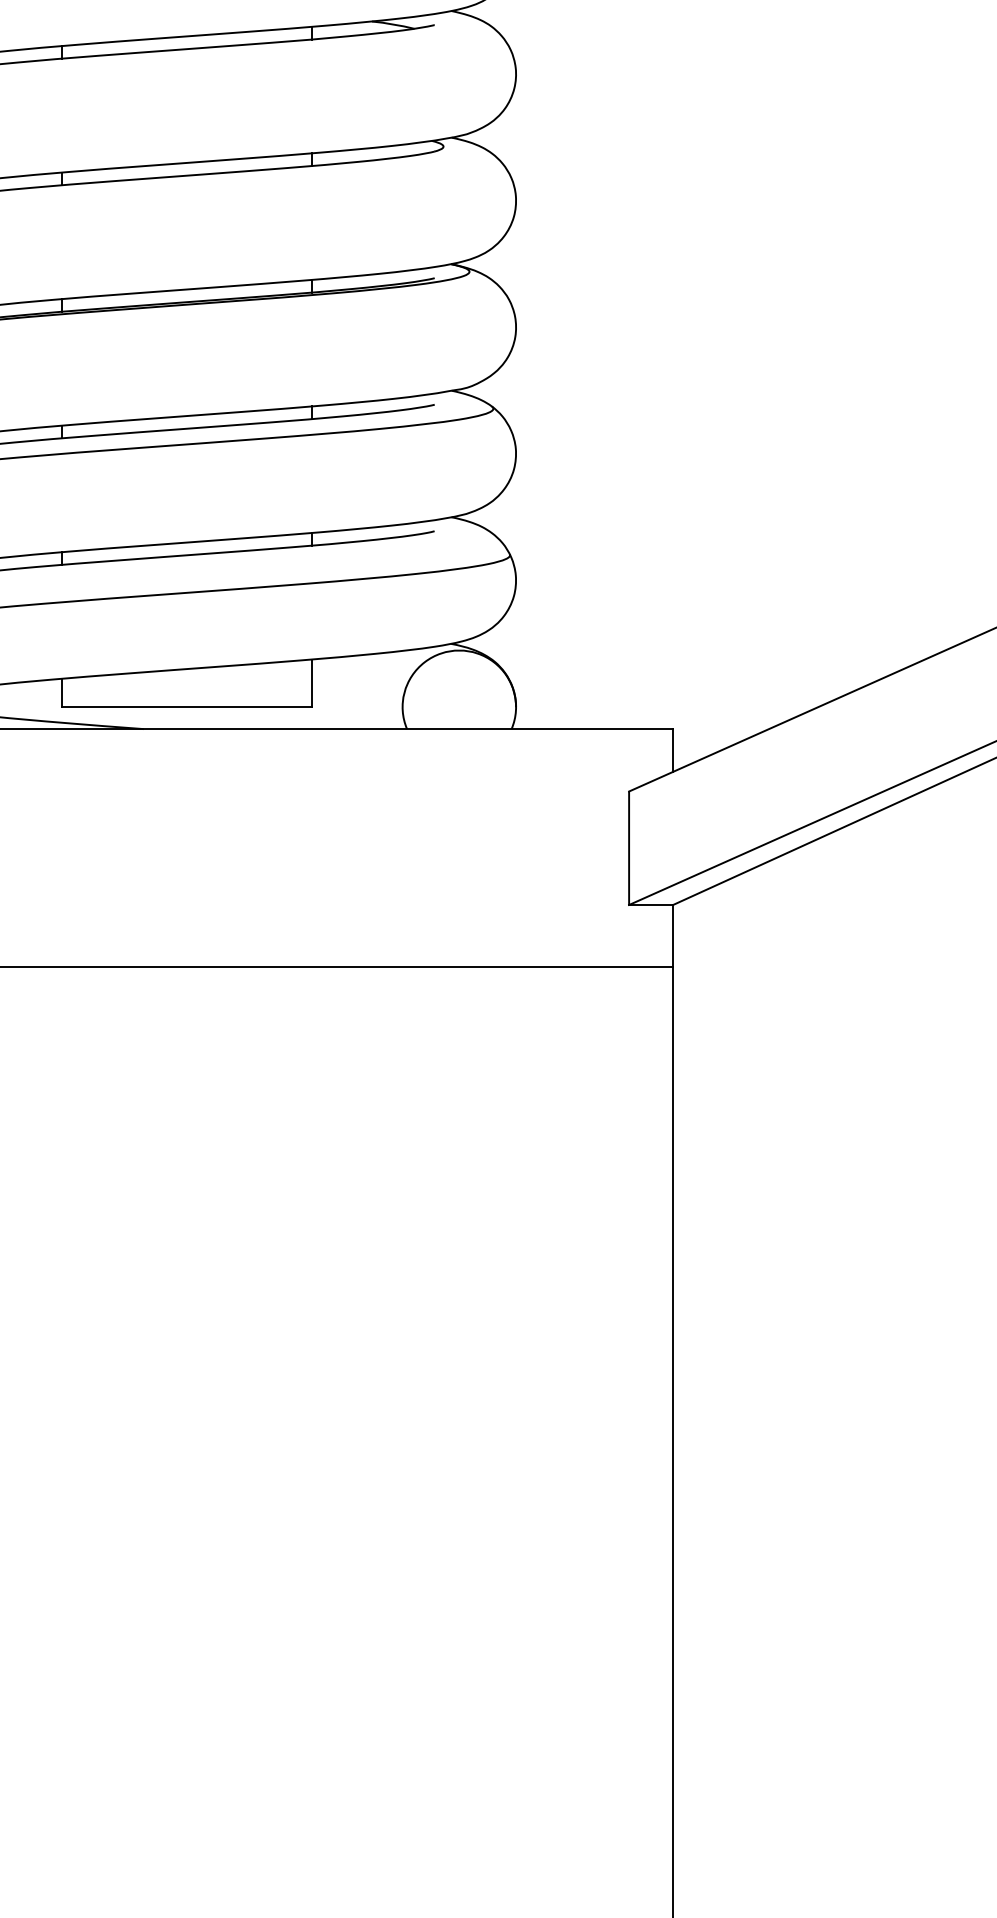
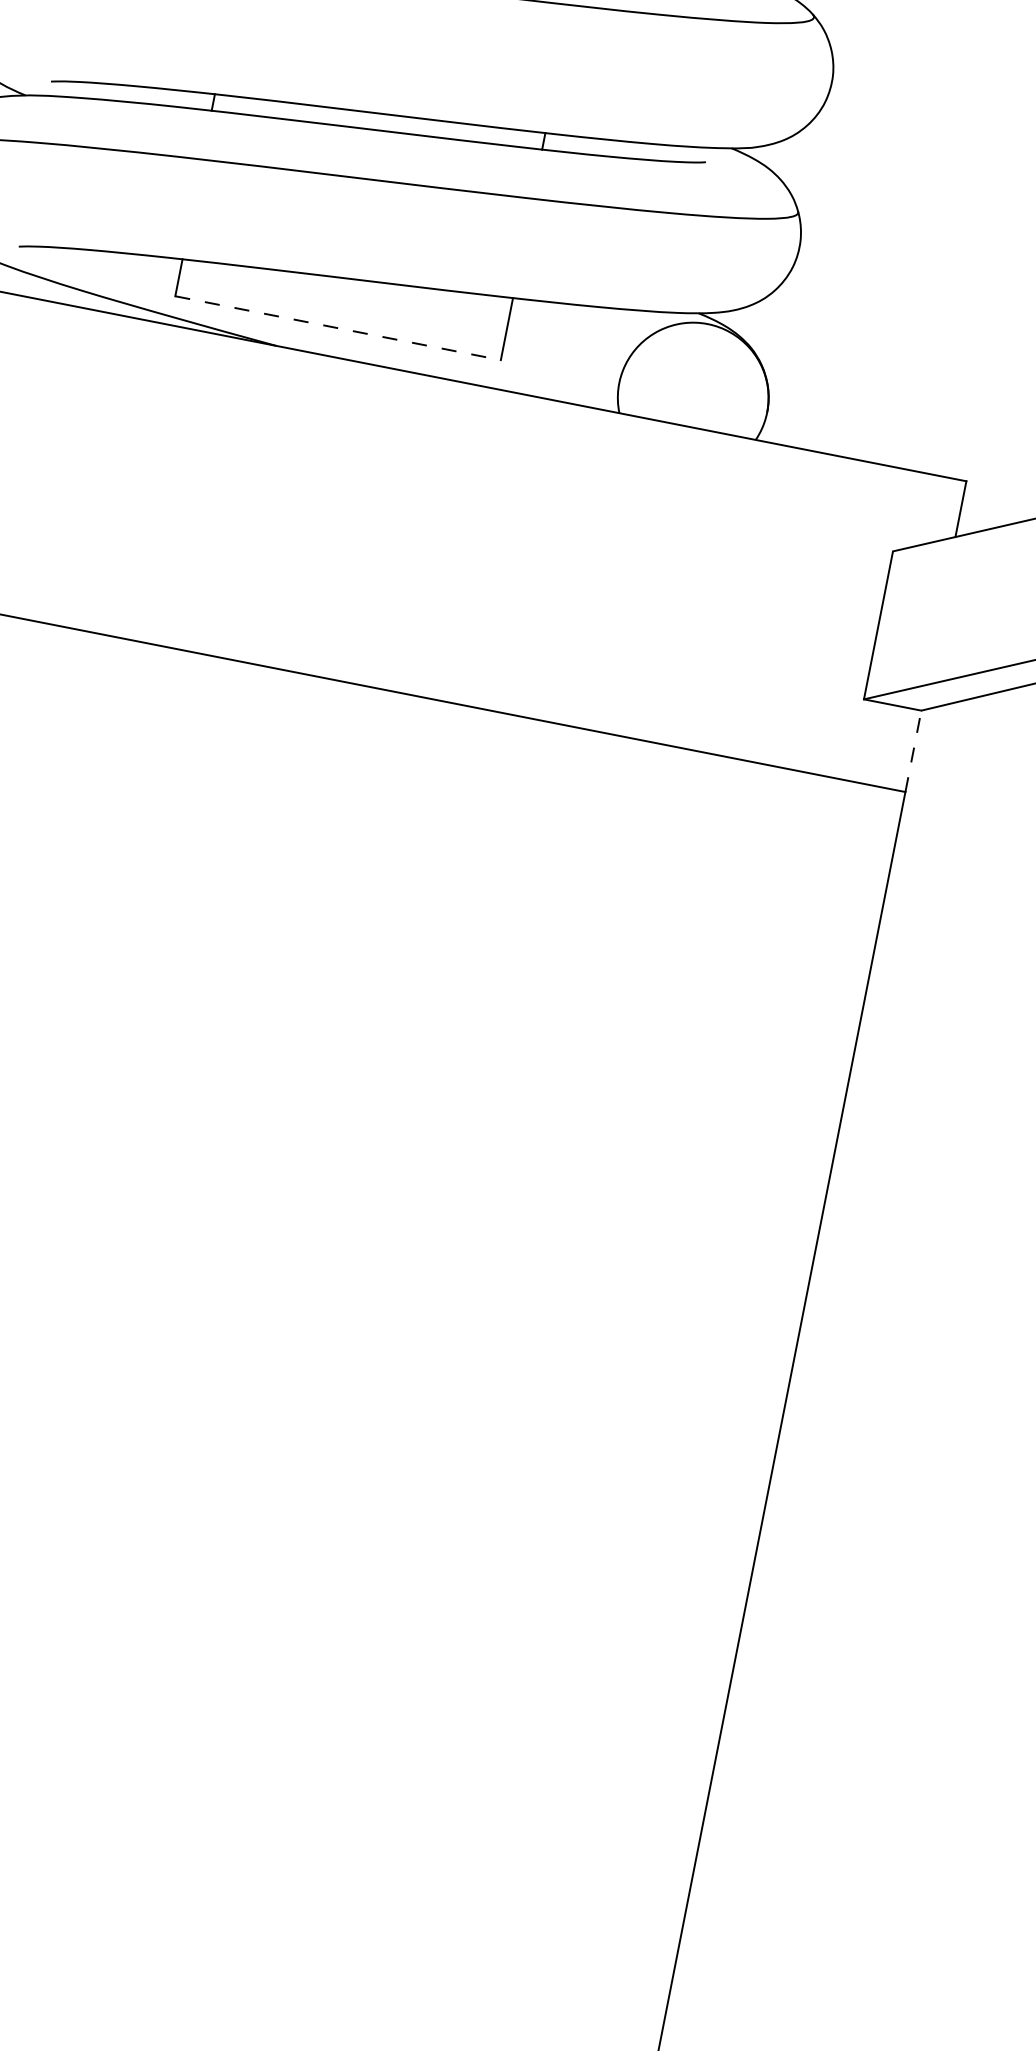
line: (187, 707) -> (338, 328), solid -> dashed
line: (673, 935) -> (914, 750), solid -> dashed

